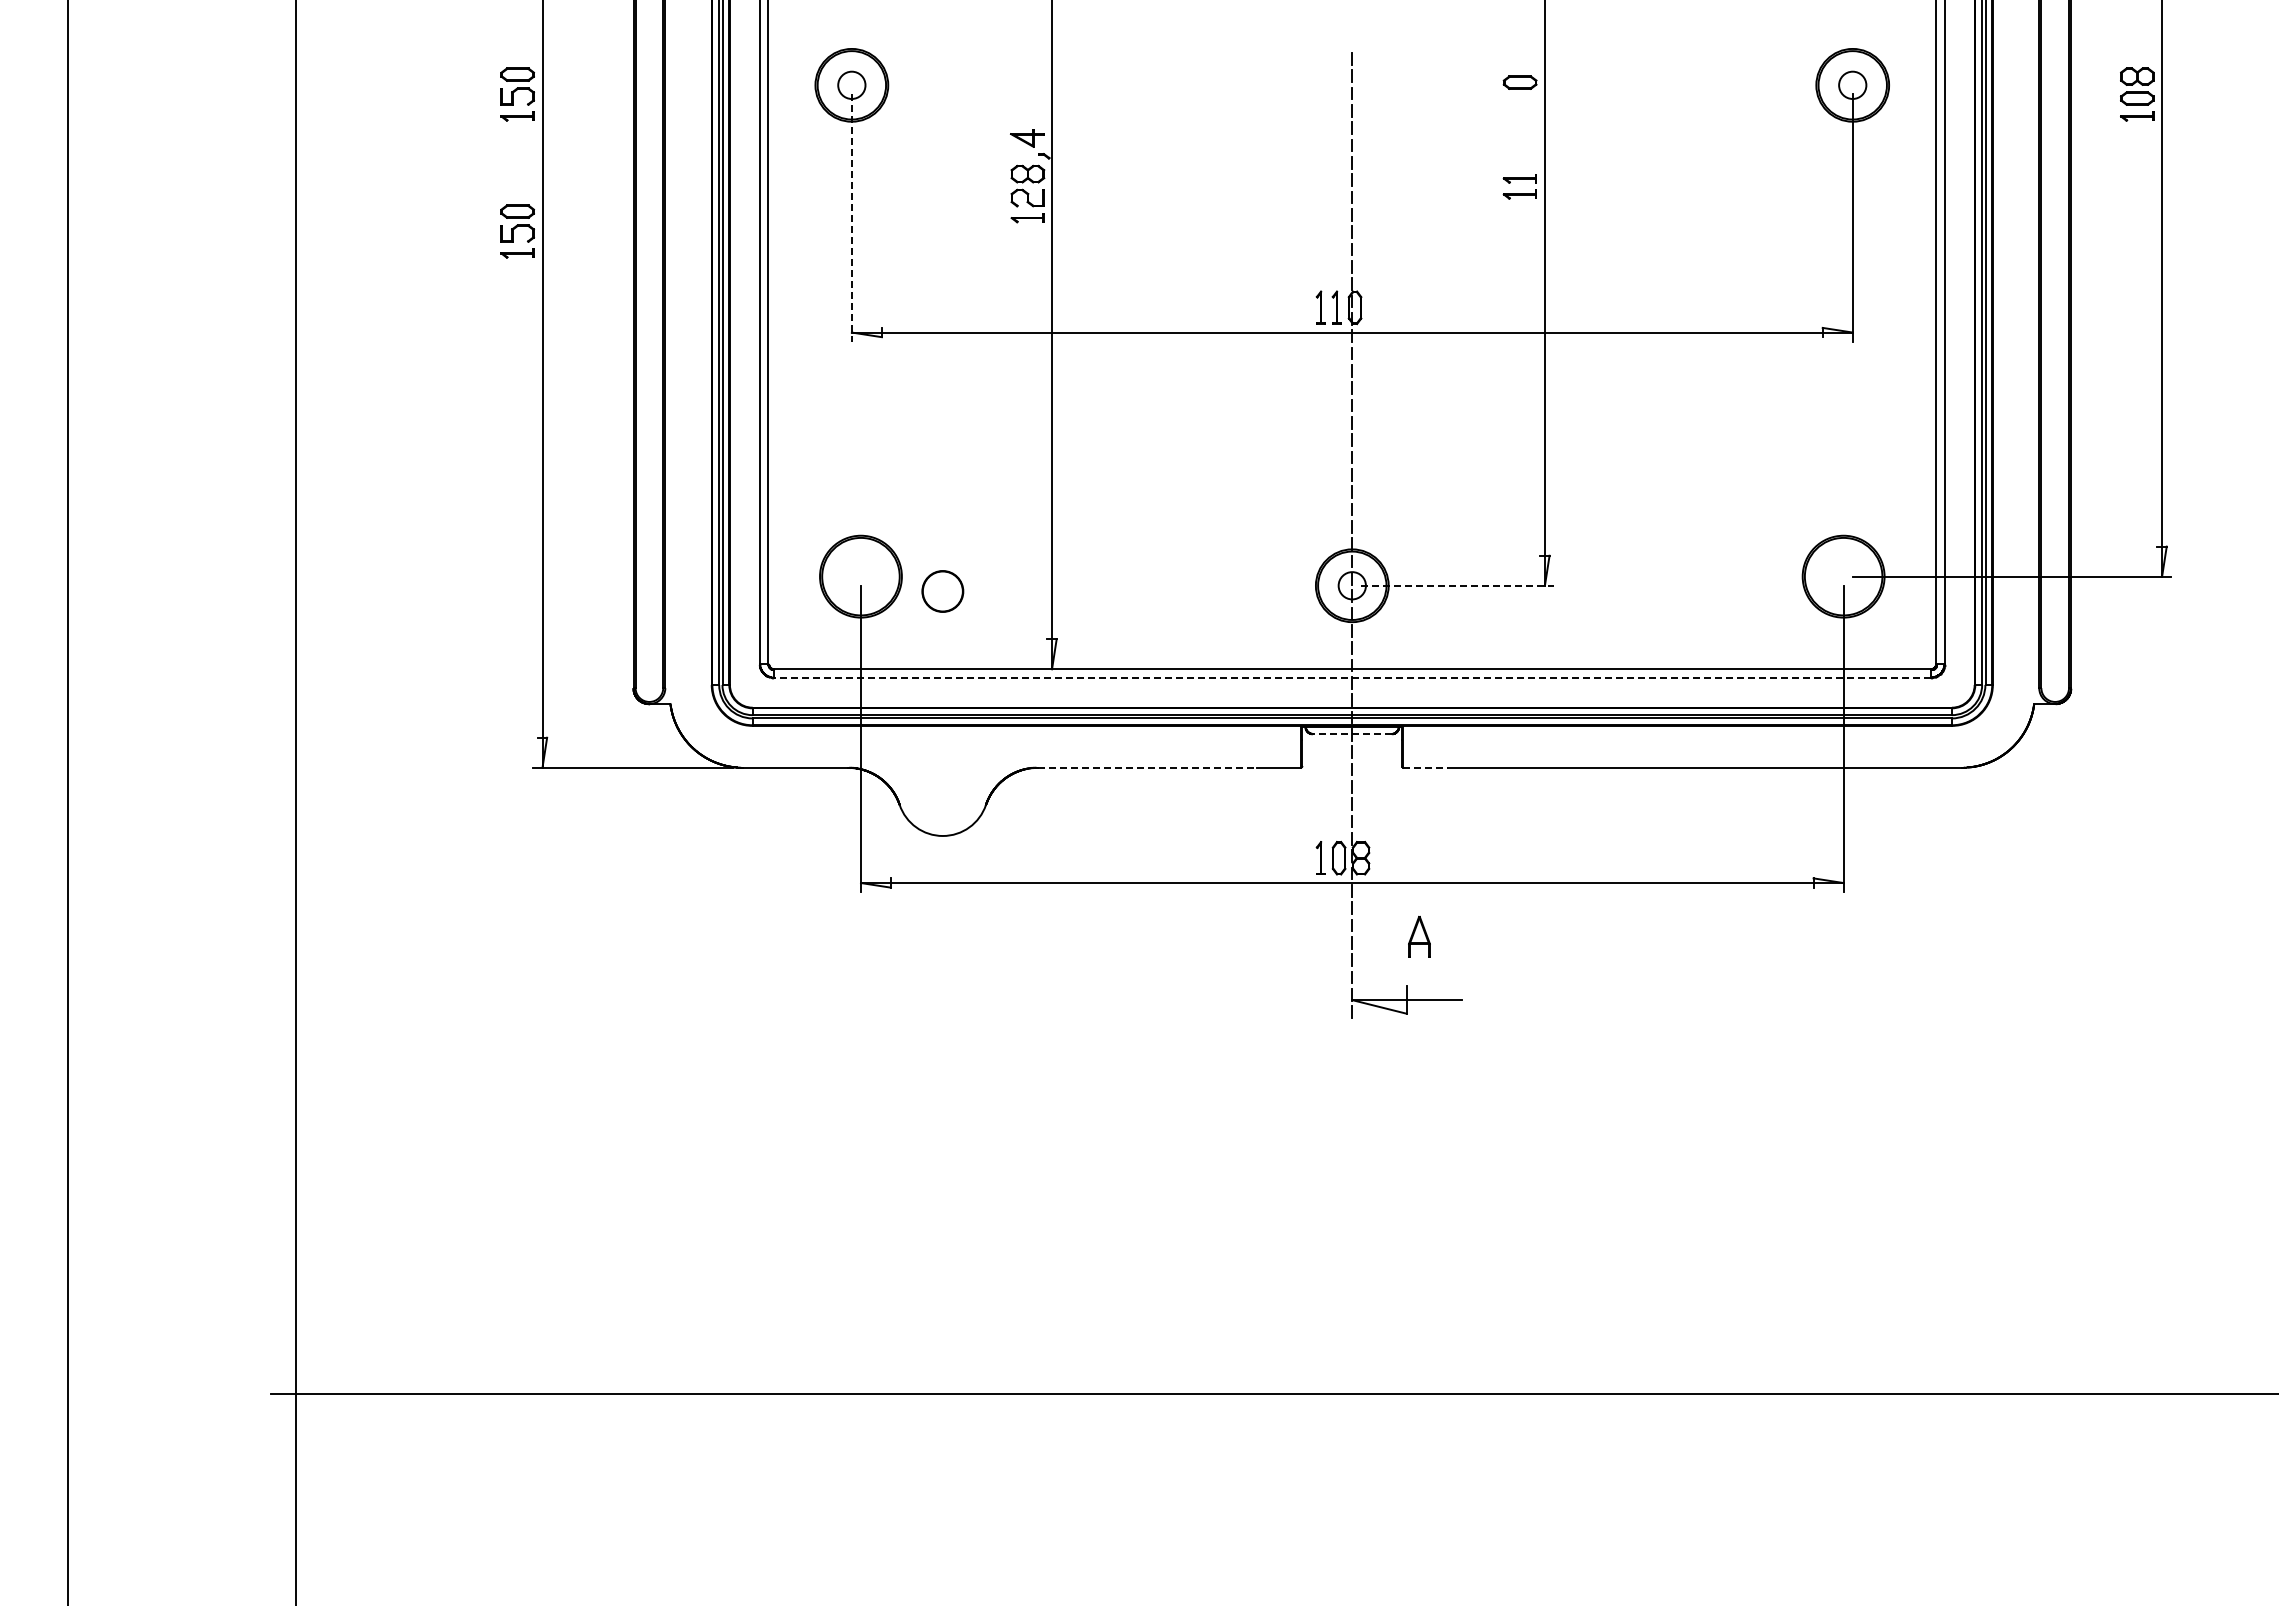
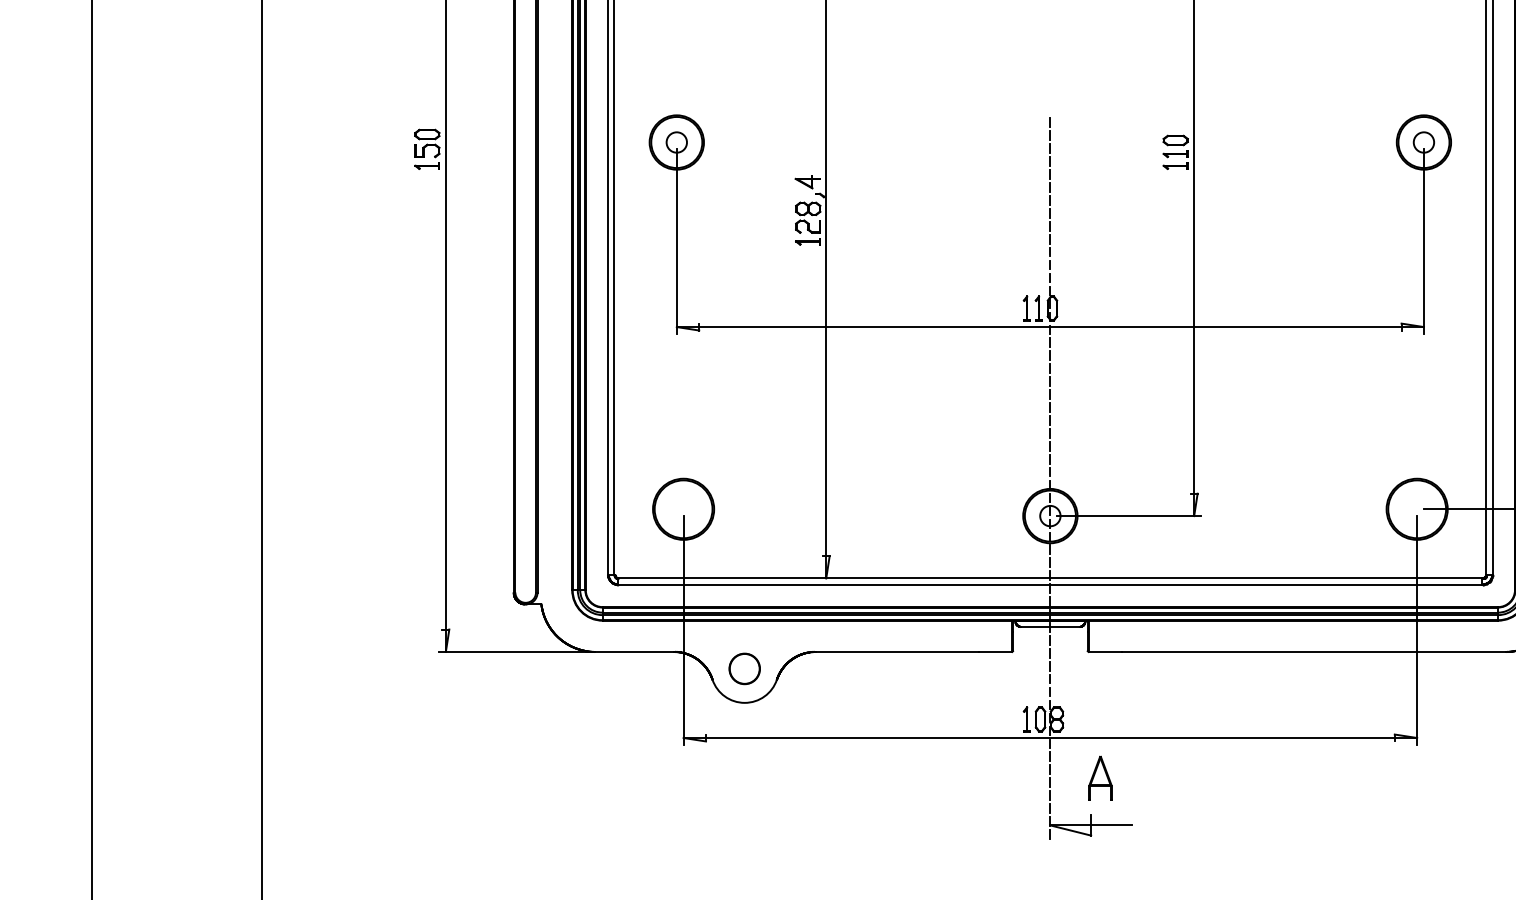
part: (1519, 179) -> (1175, 154), moved
line: (851, 218) -> (676, 241), dashed -> solid
part: (517, 231) -> (427, 251), removed
line: (1458, 585) -> (1129, 515), dashed -> solid
part: (942, 591) -> (744, 668), moved
line: (1352, 677) -> (1050, 584), dashed -> solid
line: (1351, 734) -> (1049, 627), dashed -> solid
line: (1147, 767) -> (897, 651), dashed -> solid
line: (1426, 767) -> (1105, 651), dashed -> solid
part: (1419, 936) -> (1100, 777), size x1.43

